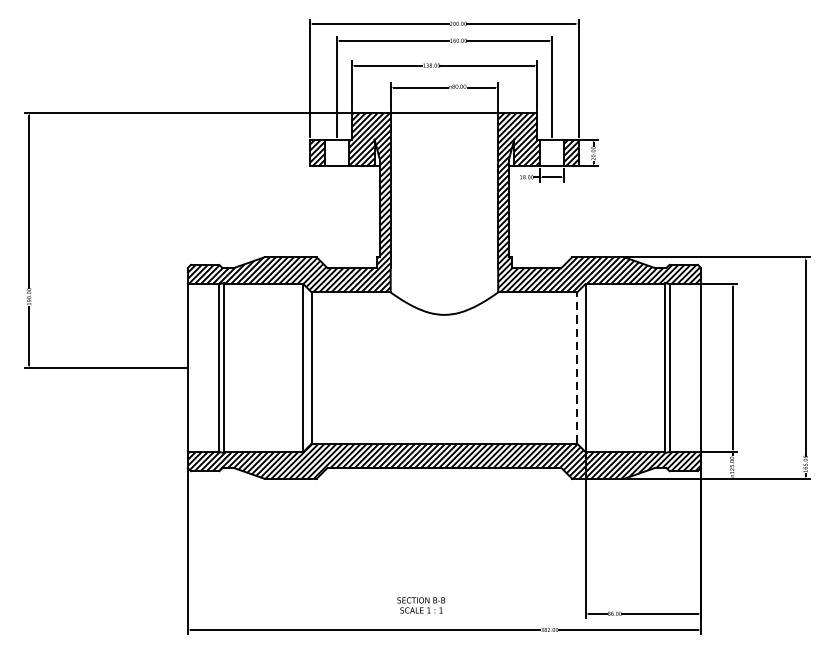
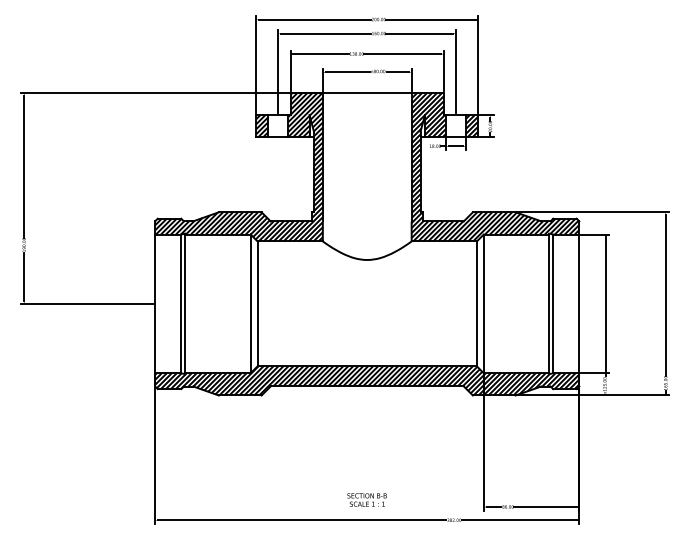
line: (576, 367) -> (476, 303), dashed -> solid
text: (420, 604) -> (366, 499), moved

